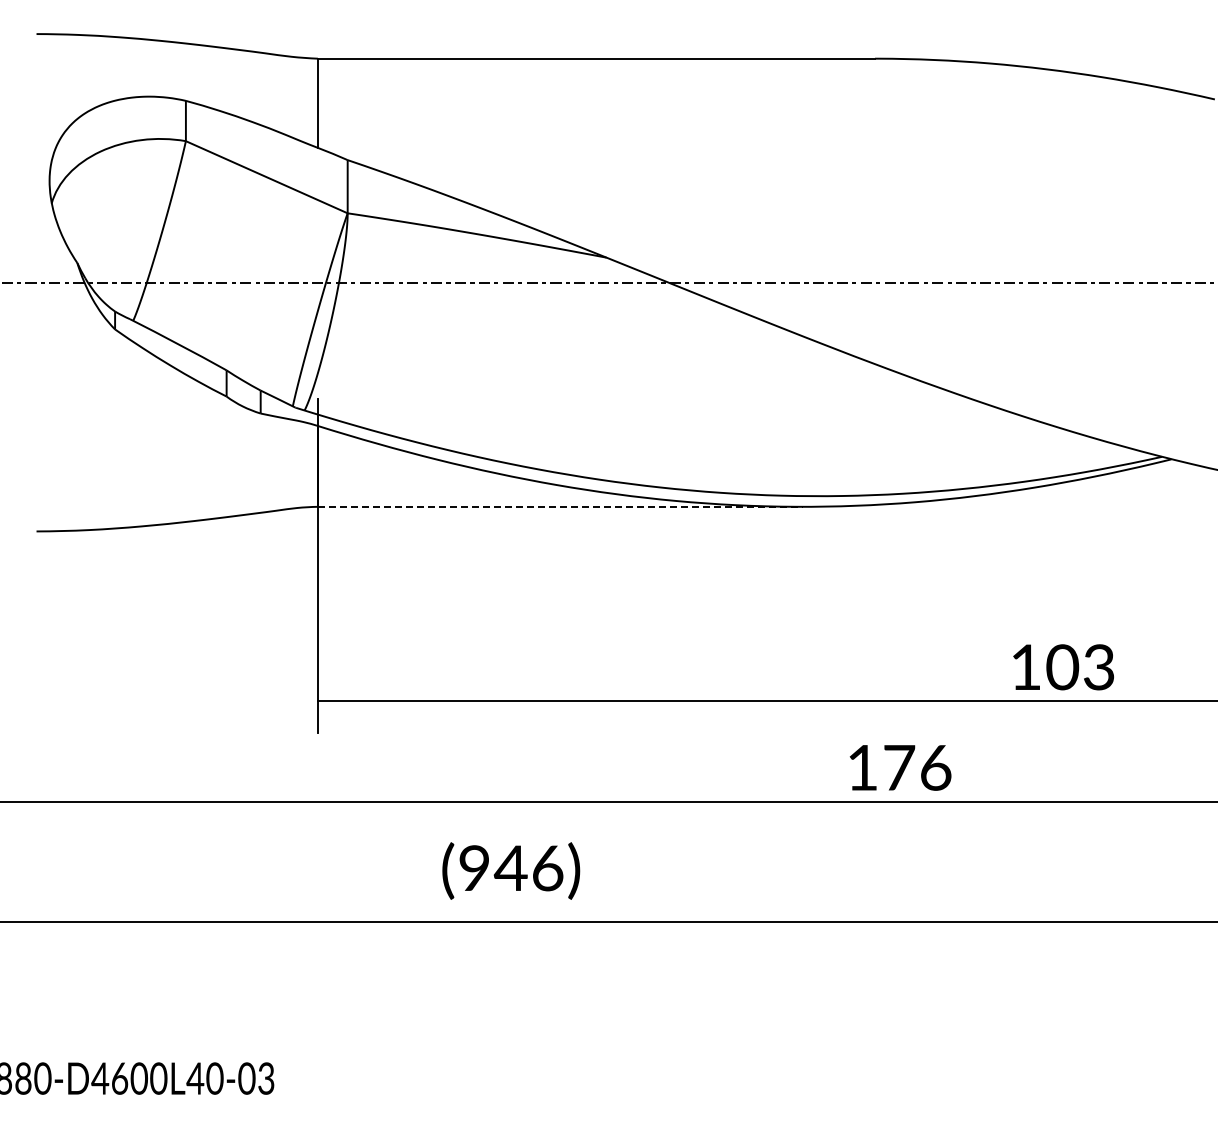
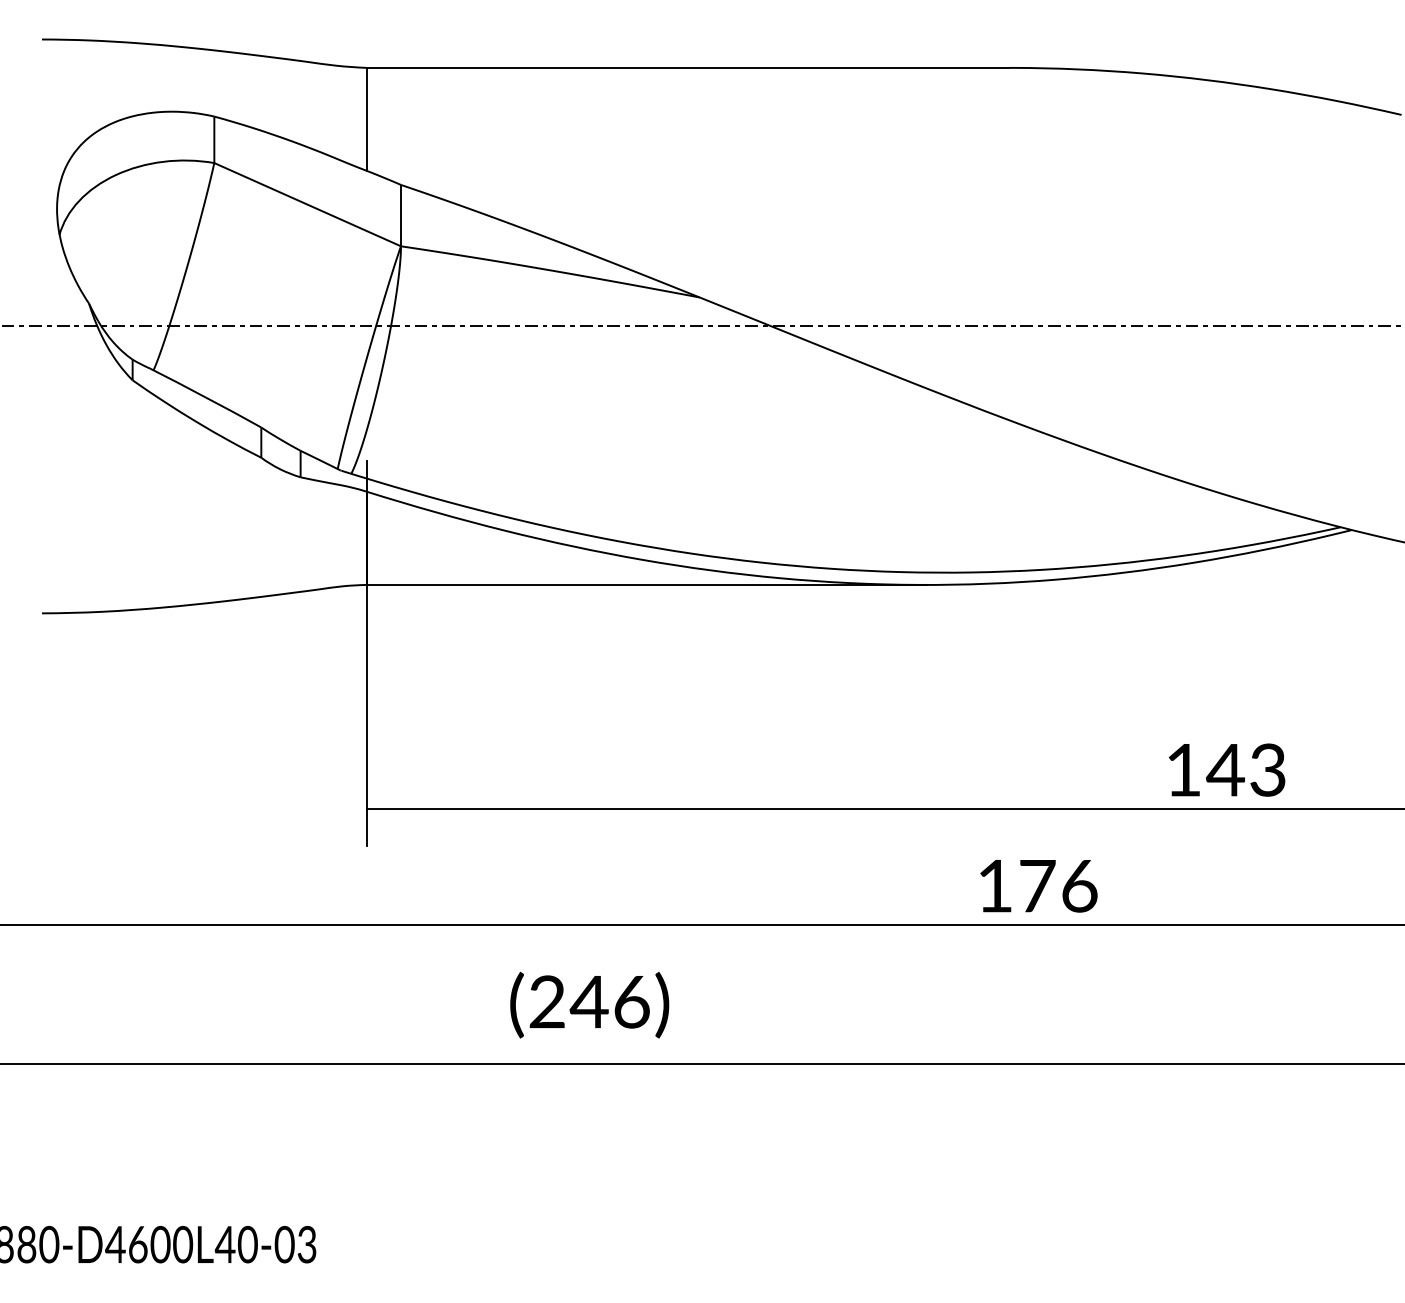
line: (560, 506) -> (646, 584), dashed -> solid
text: (1062, 667) -> (1225, 770), 103 -> 143
text: (474, 867) -> (547, 1001), (946) -> (246)

